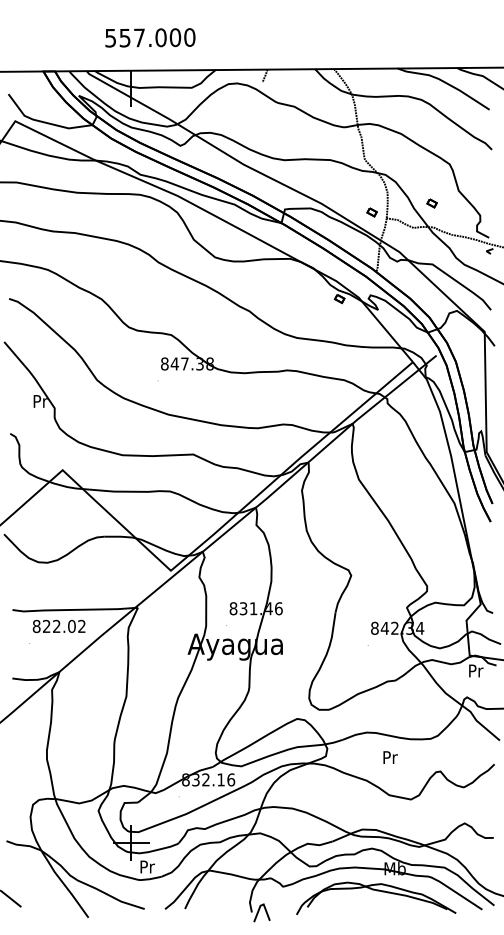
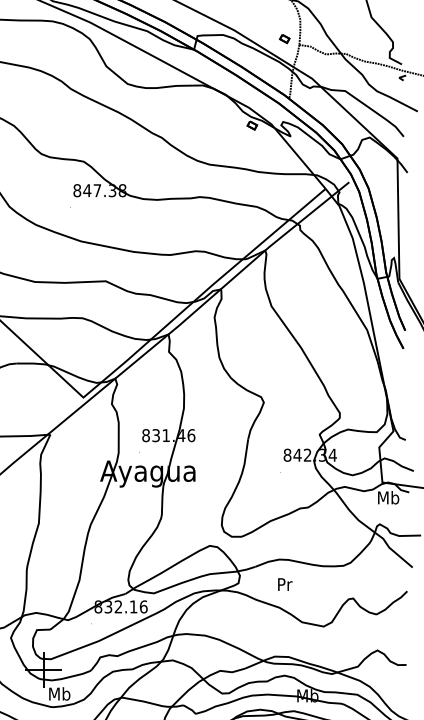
part: (431, 203) -> (344, 30), removed
text: (475, 670) -> (388, 497), Pr -> Mb
text: (390, 757) -> (285, 584), moved
text: (146, 866) -> (58, 693), Pr -> Mb

